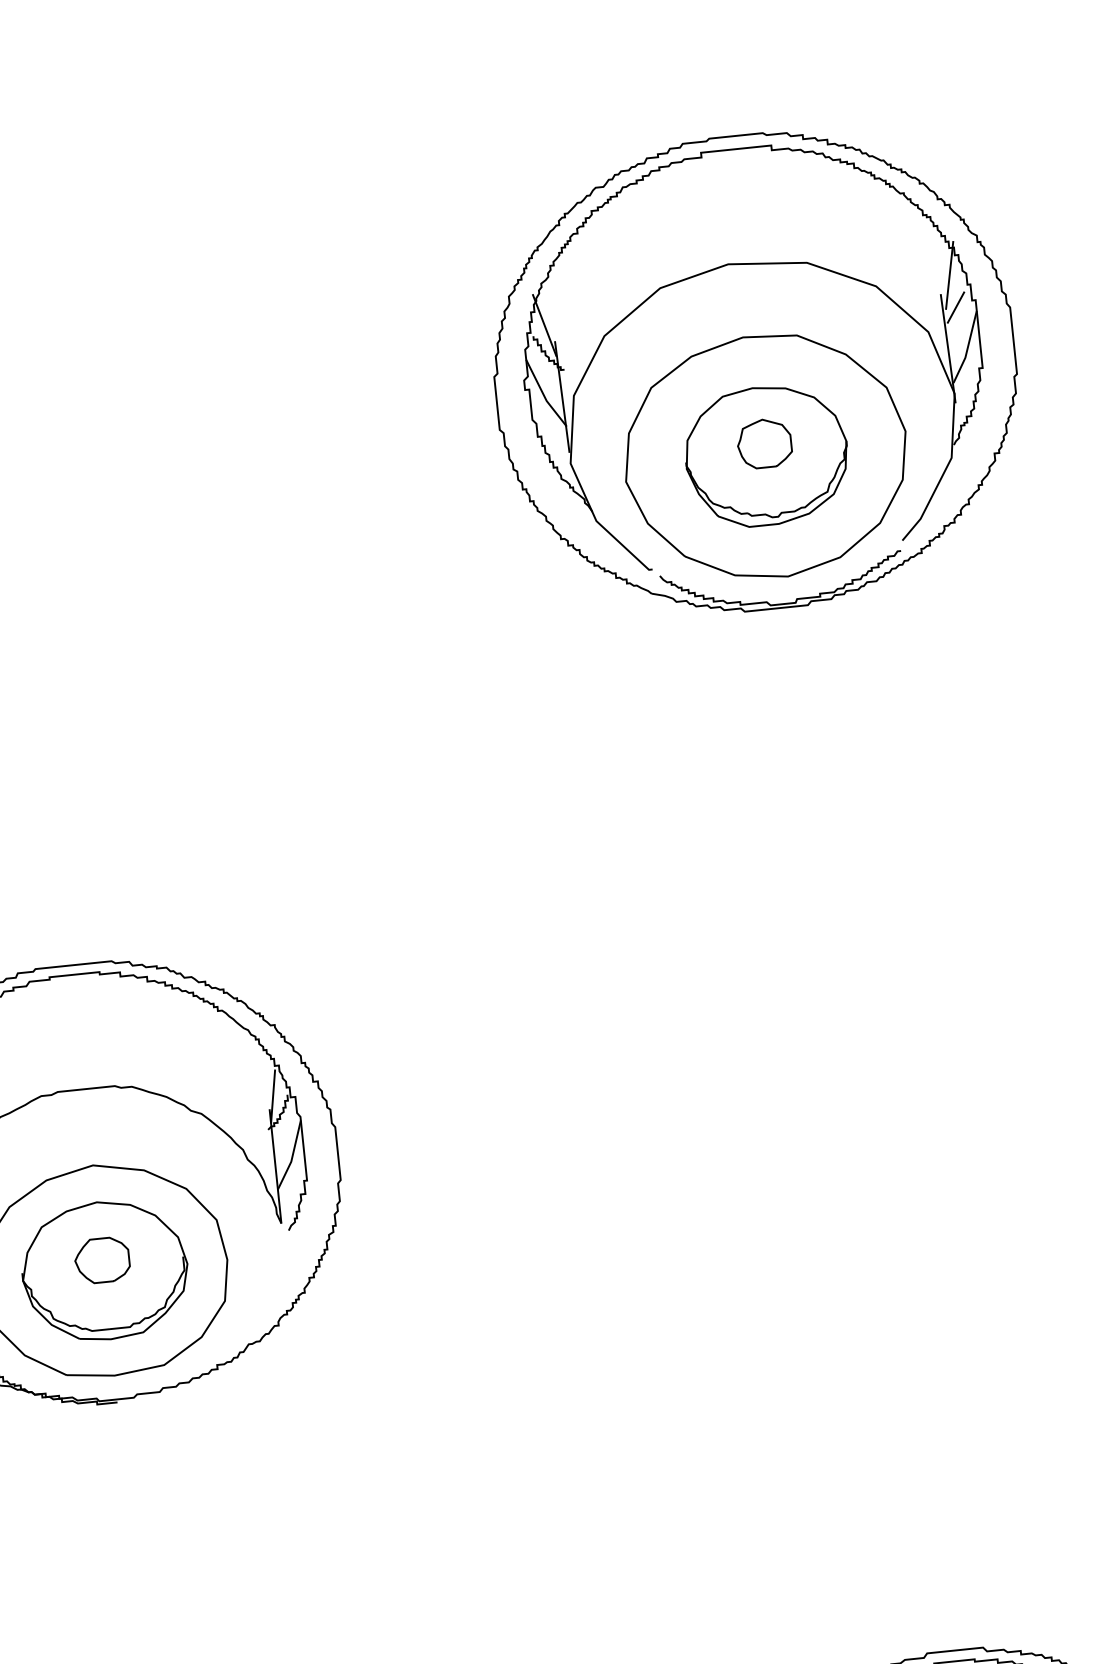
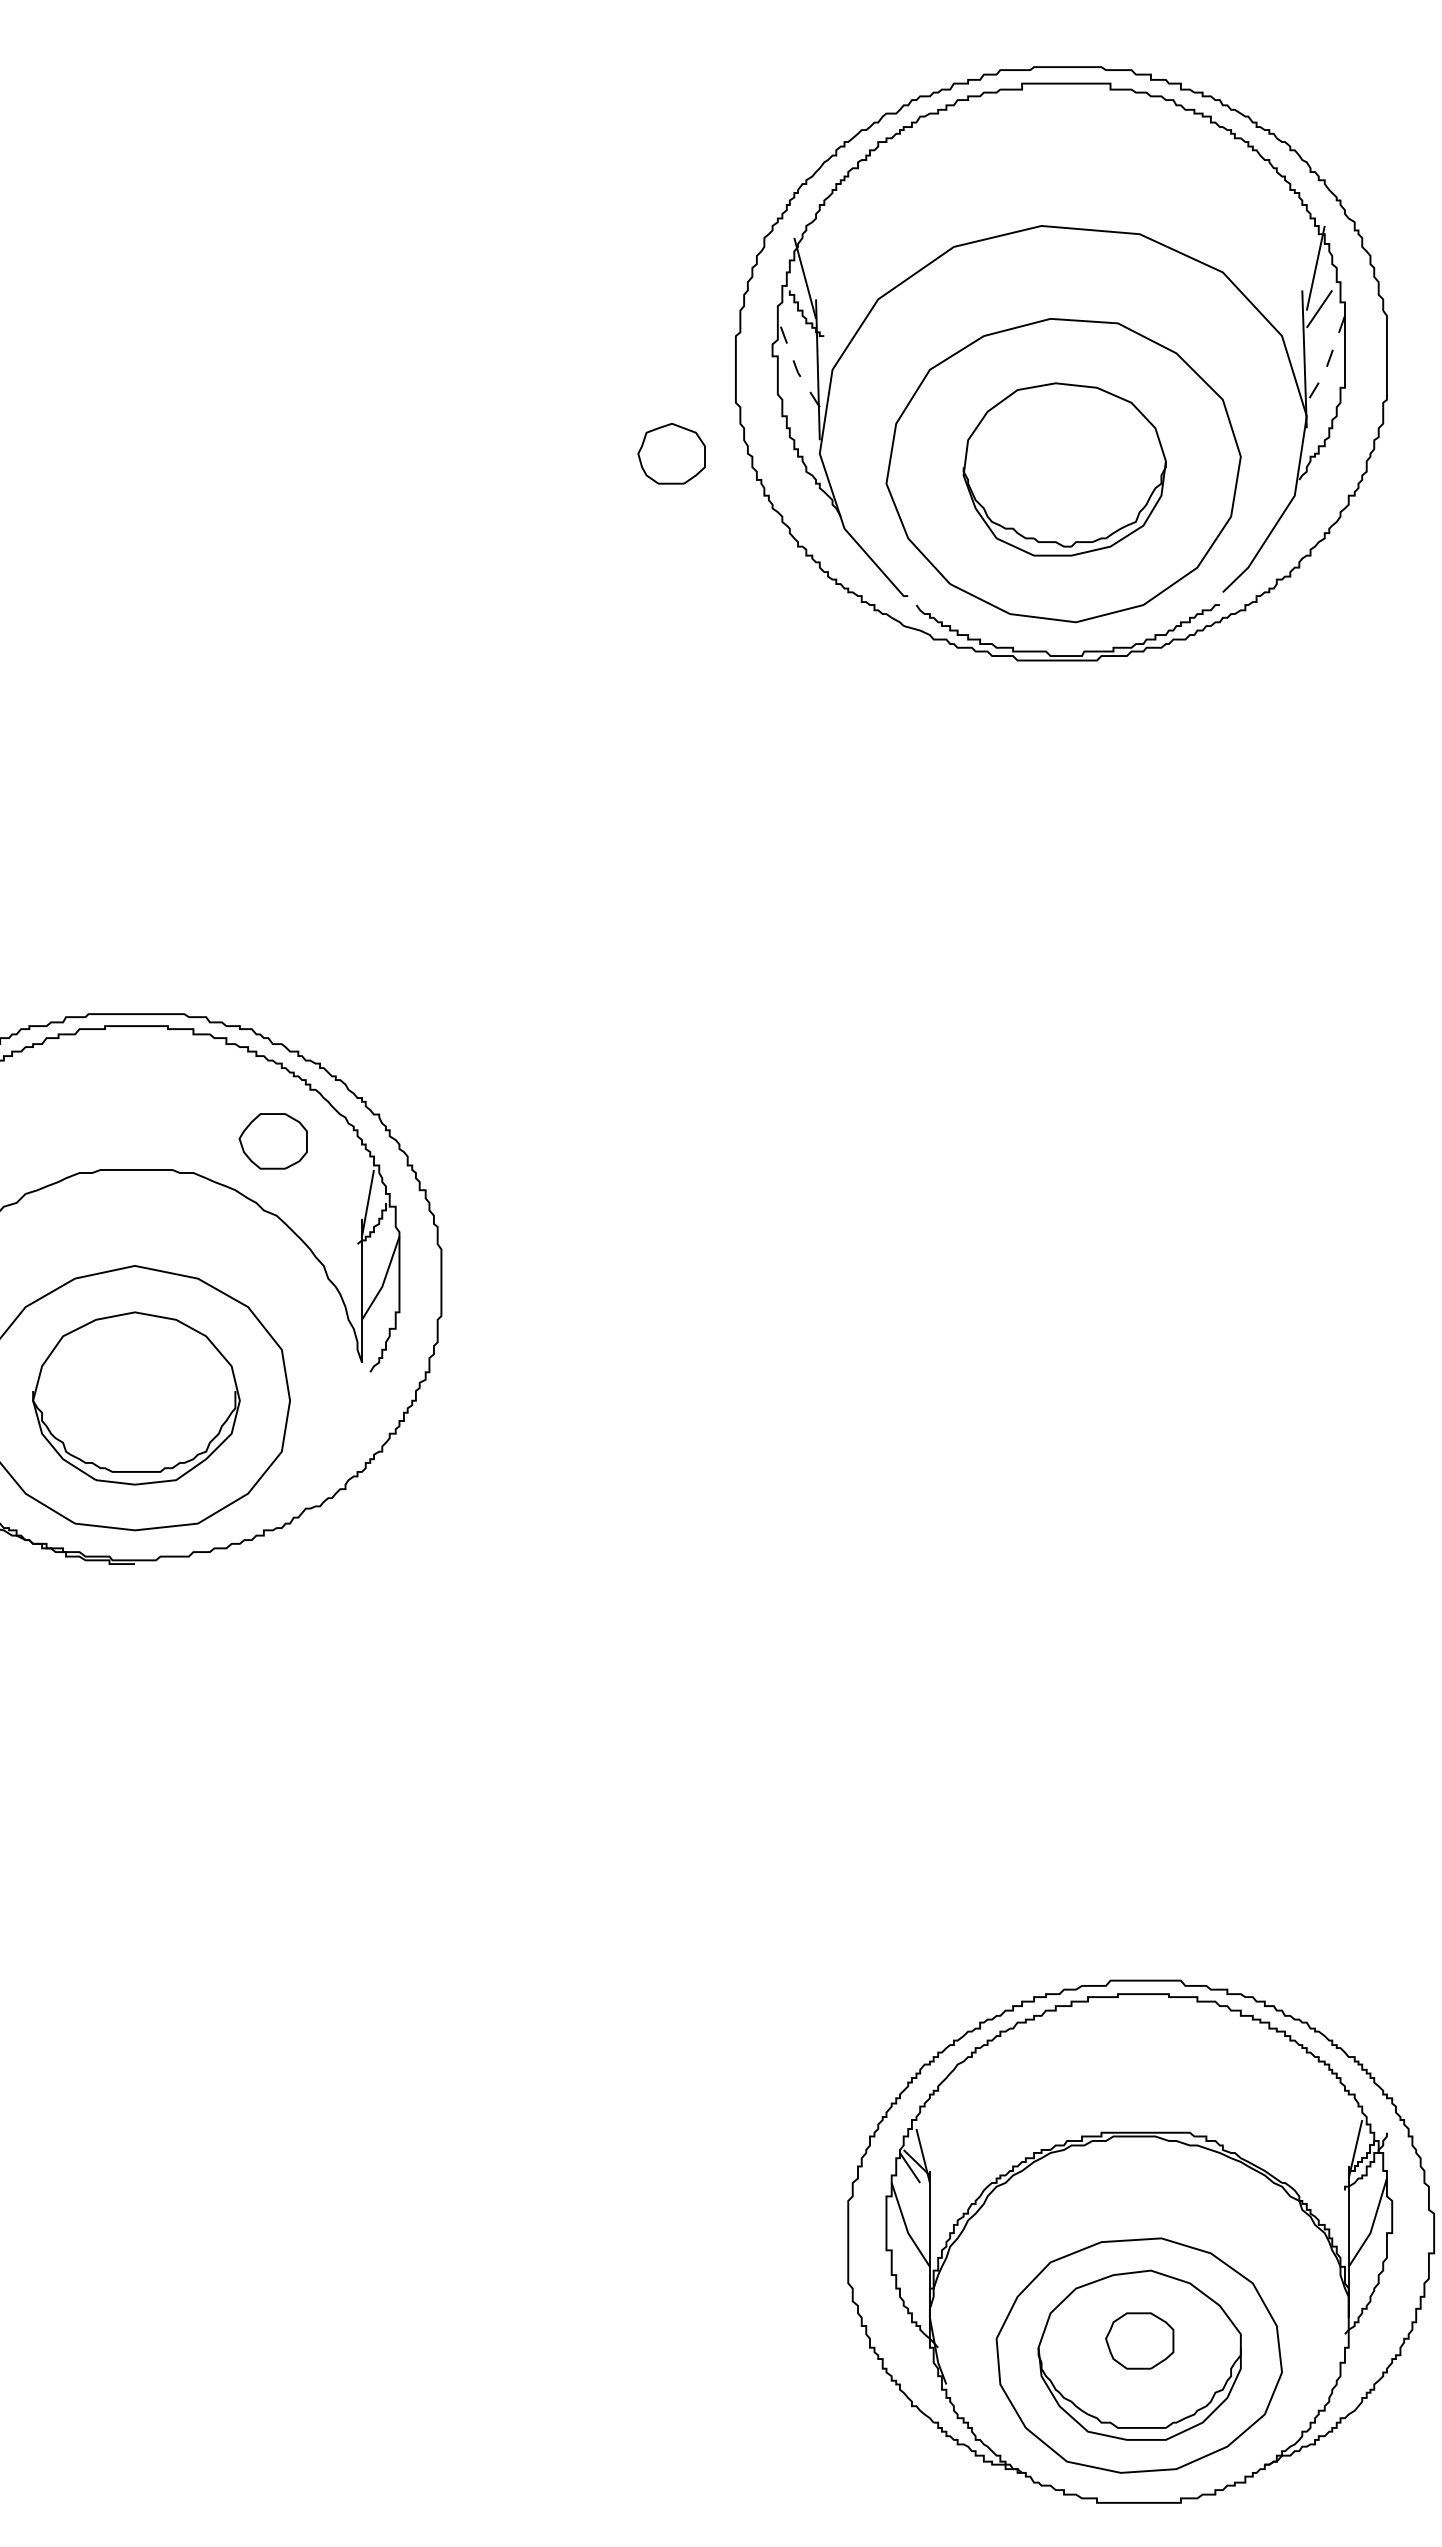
line: (967, 348) -> (1328, 361), solid -> dashed
line: (544, 395) -> (795, 365), solid -> dashed
part: (764, 443) -> (671, 453), moved
part: (101, 1260) -> (272, 1141), moved

